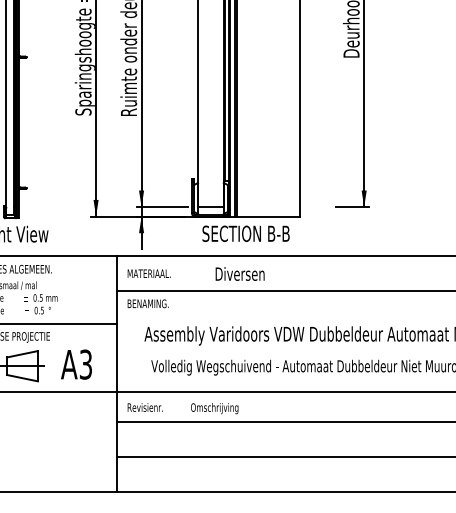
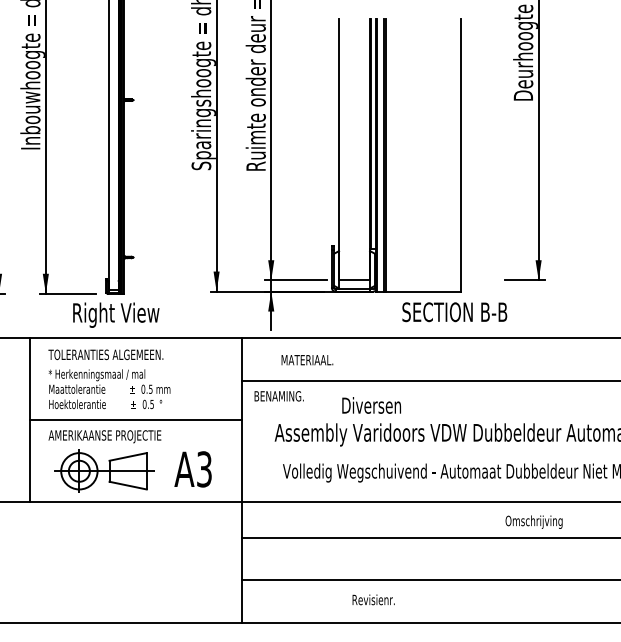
text: (245, 234) -> (454, 312), moved
text: (149, 273) -> (307, 360), moved
text: (240, 273) -> (371, 405), moved
text: (145, 407) -> (373, 599), moved
text: (214, 408) -> (533, 521), moved

